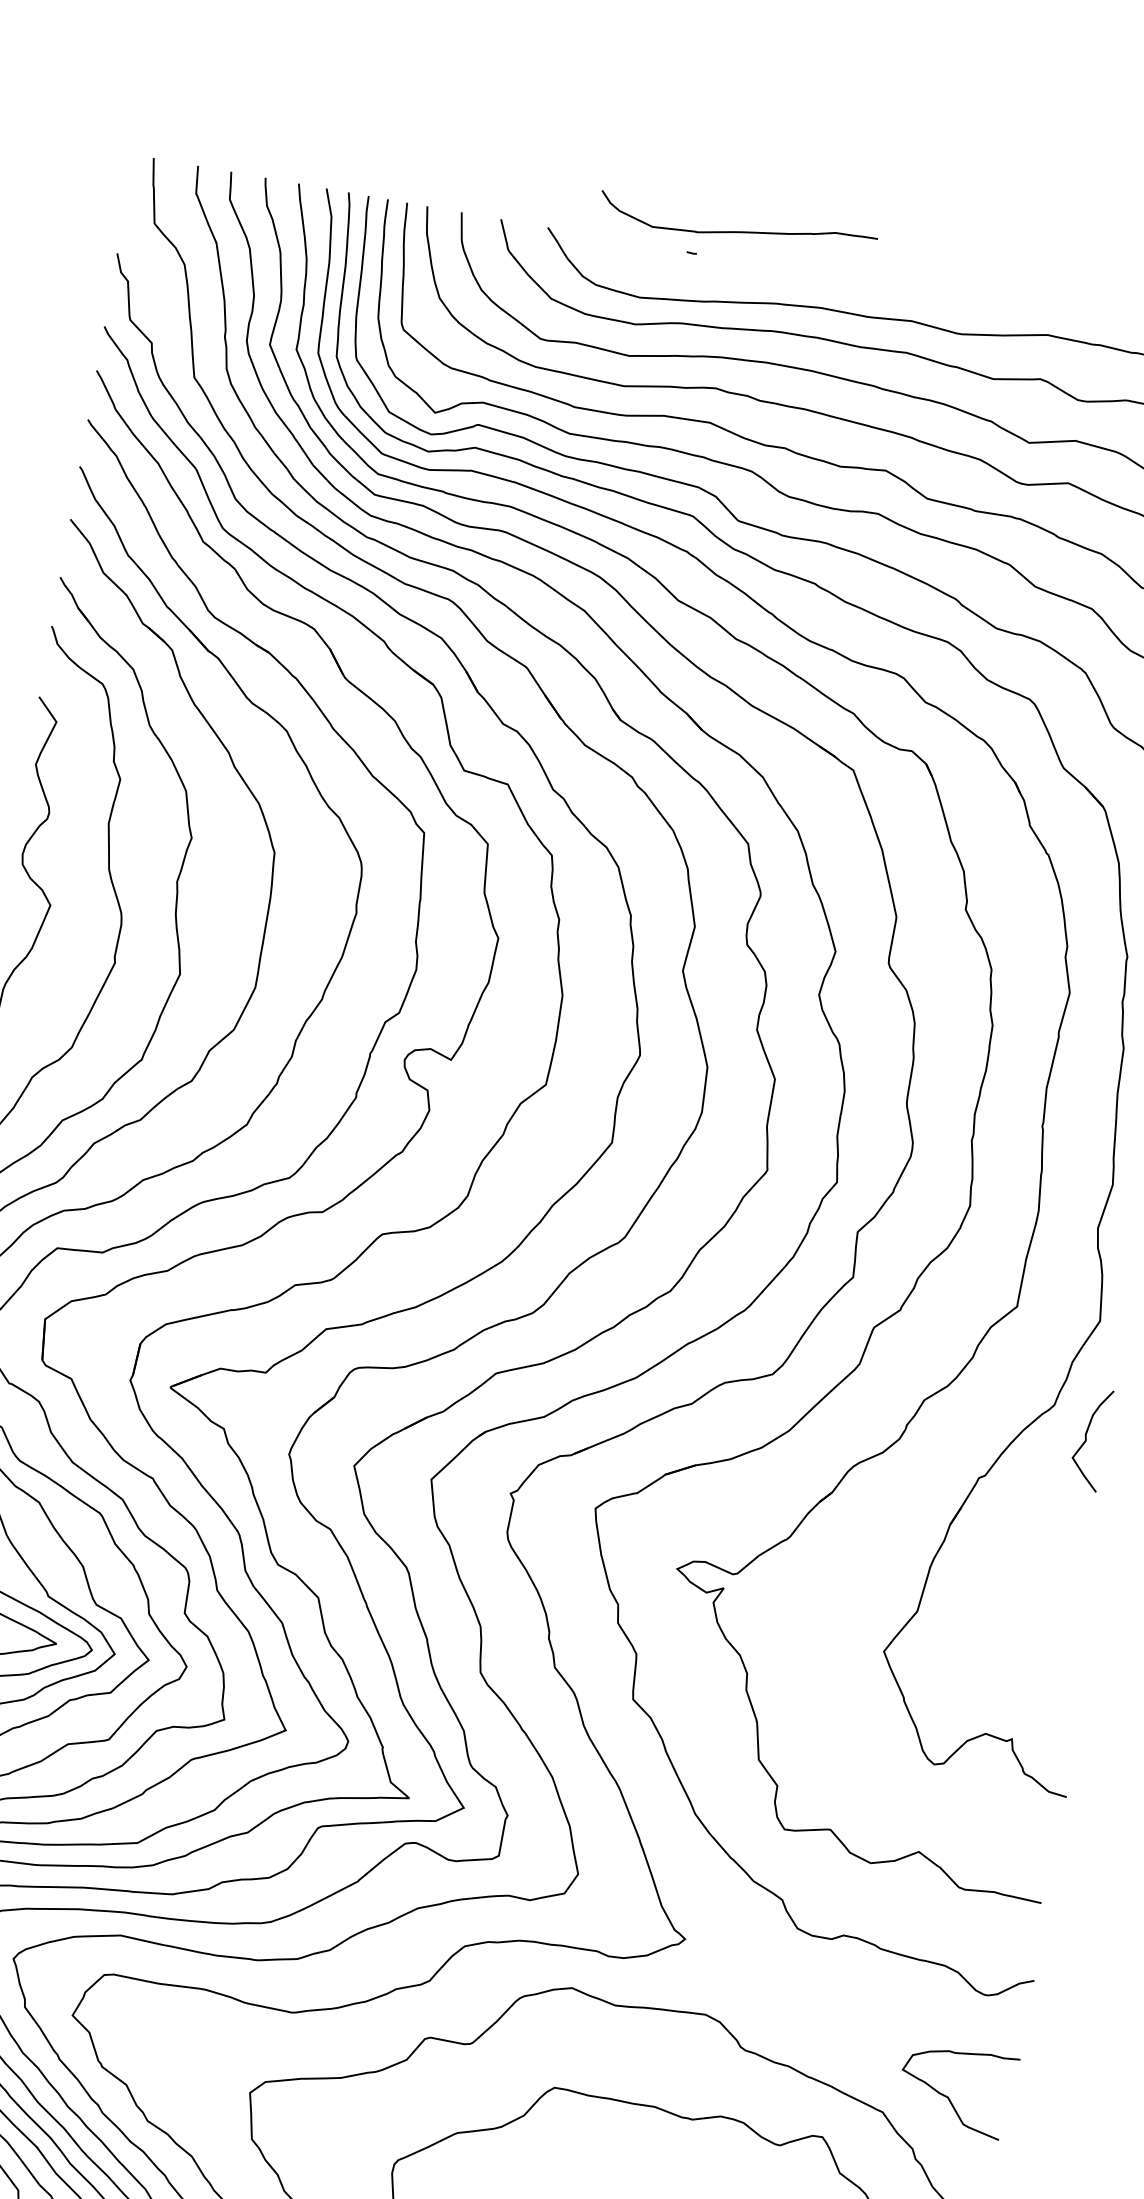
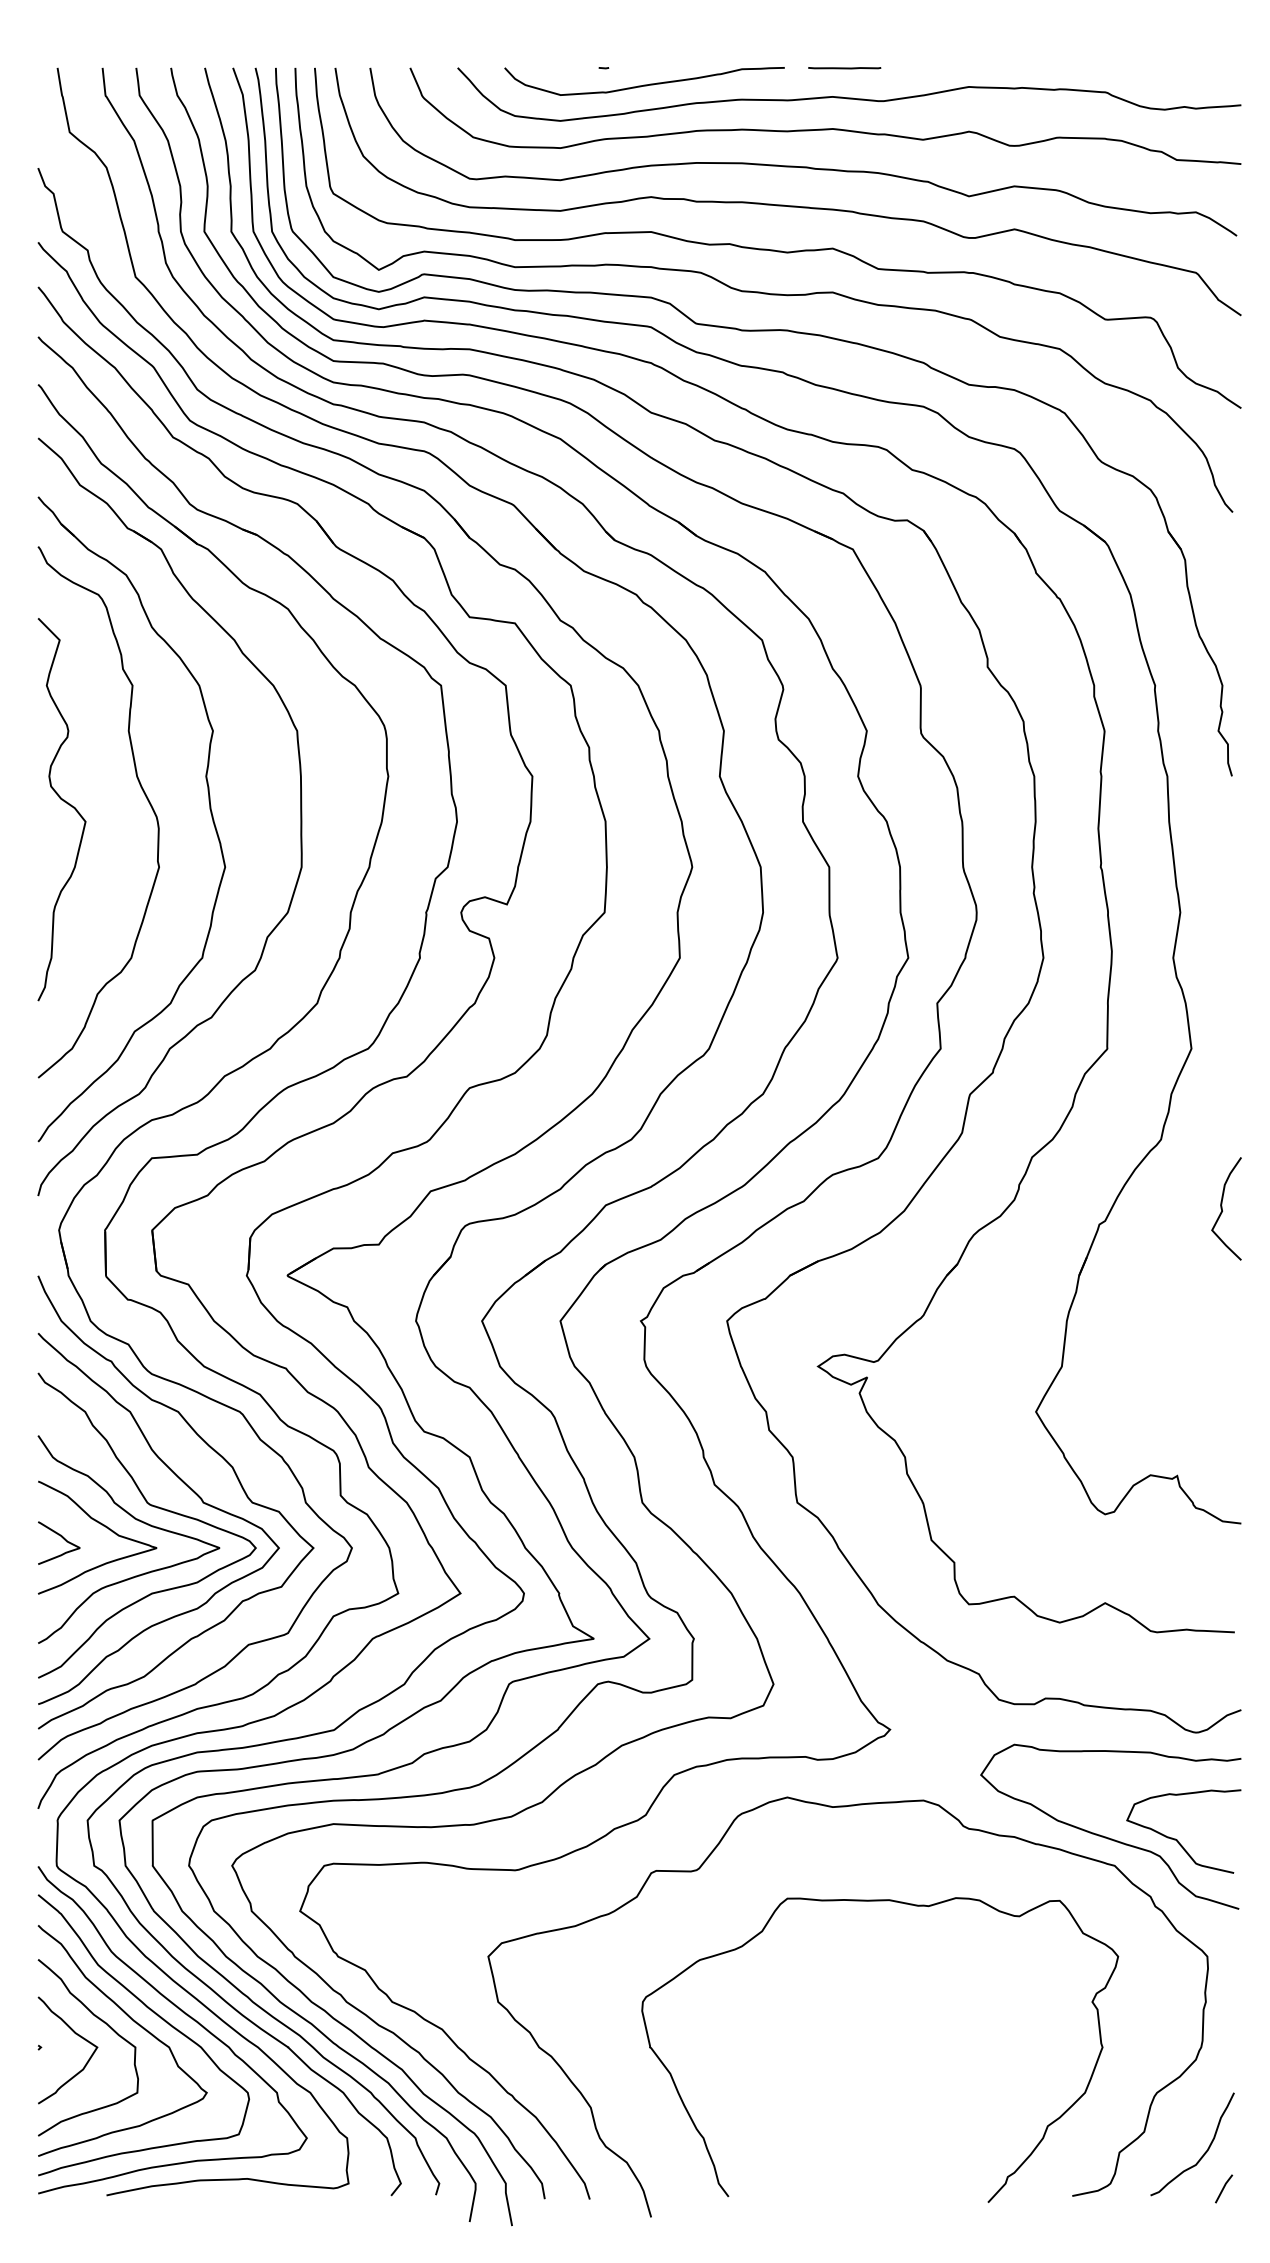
curve: (736, 231) -> (644, 84), moved
line: (928, 295) -> (844, 68), added
curve: (1086, 1438) -> (1222, 1208), moved
curve: (879, 2081) -> (1106, 1836), added

